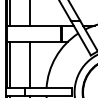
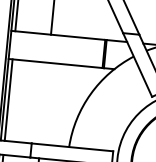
line: (30, 64) -> (45, 102), removed

